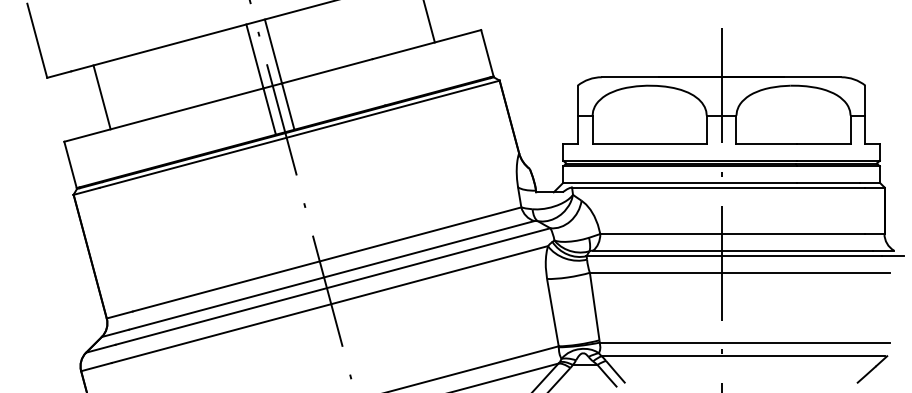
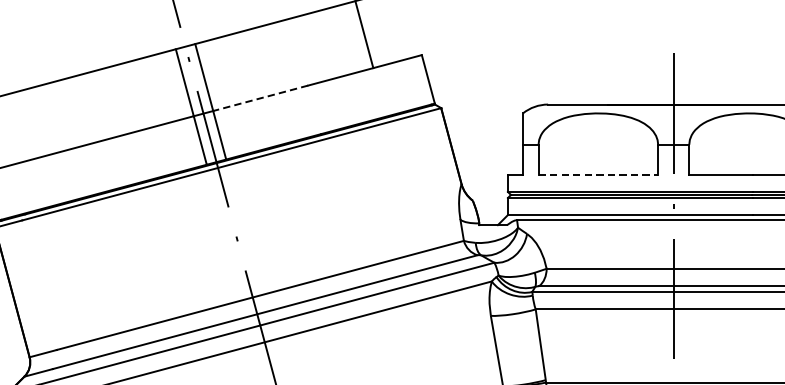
line: (327, 71) -> (260, 98), solid -> dashed
line: (101, 97) -> (24, 125), removed
line: (650, 144) -> (599, 175), solid -> dashed

